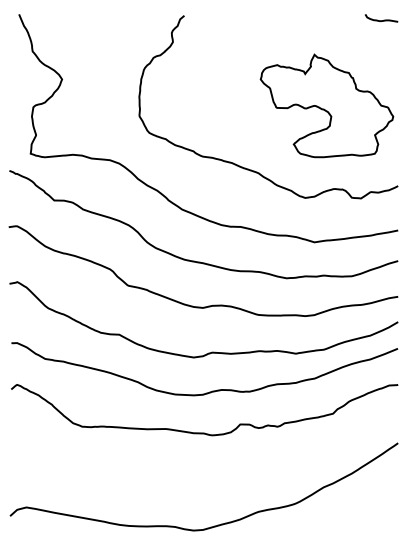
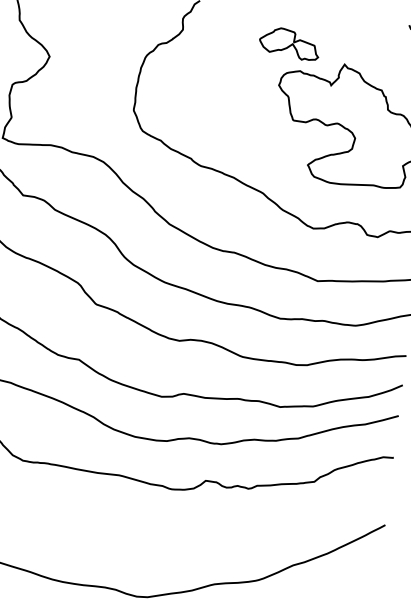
part: (265, 42) -> (289, 43), added

